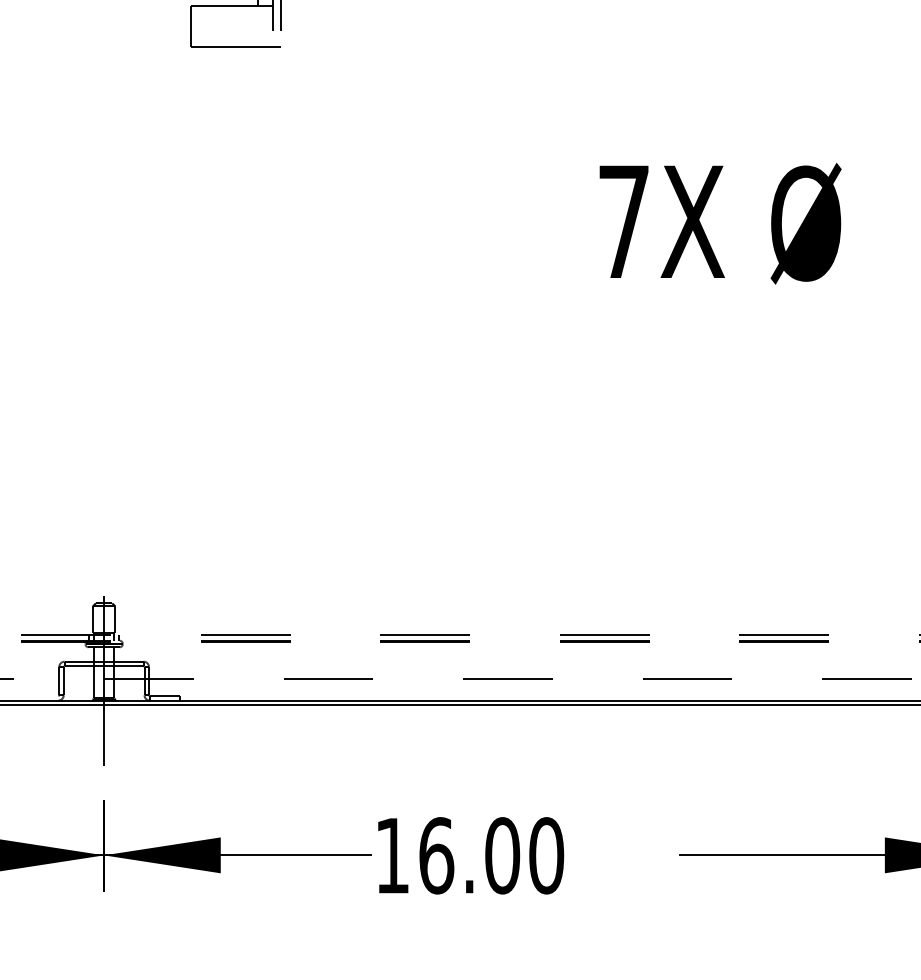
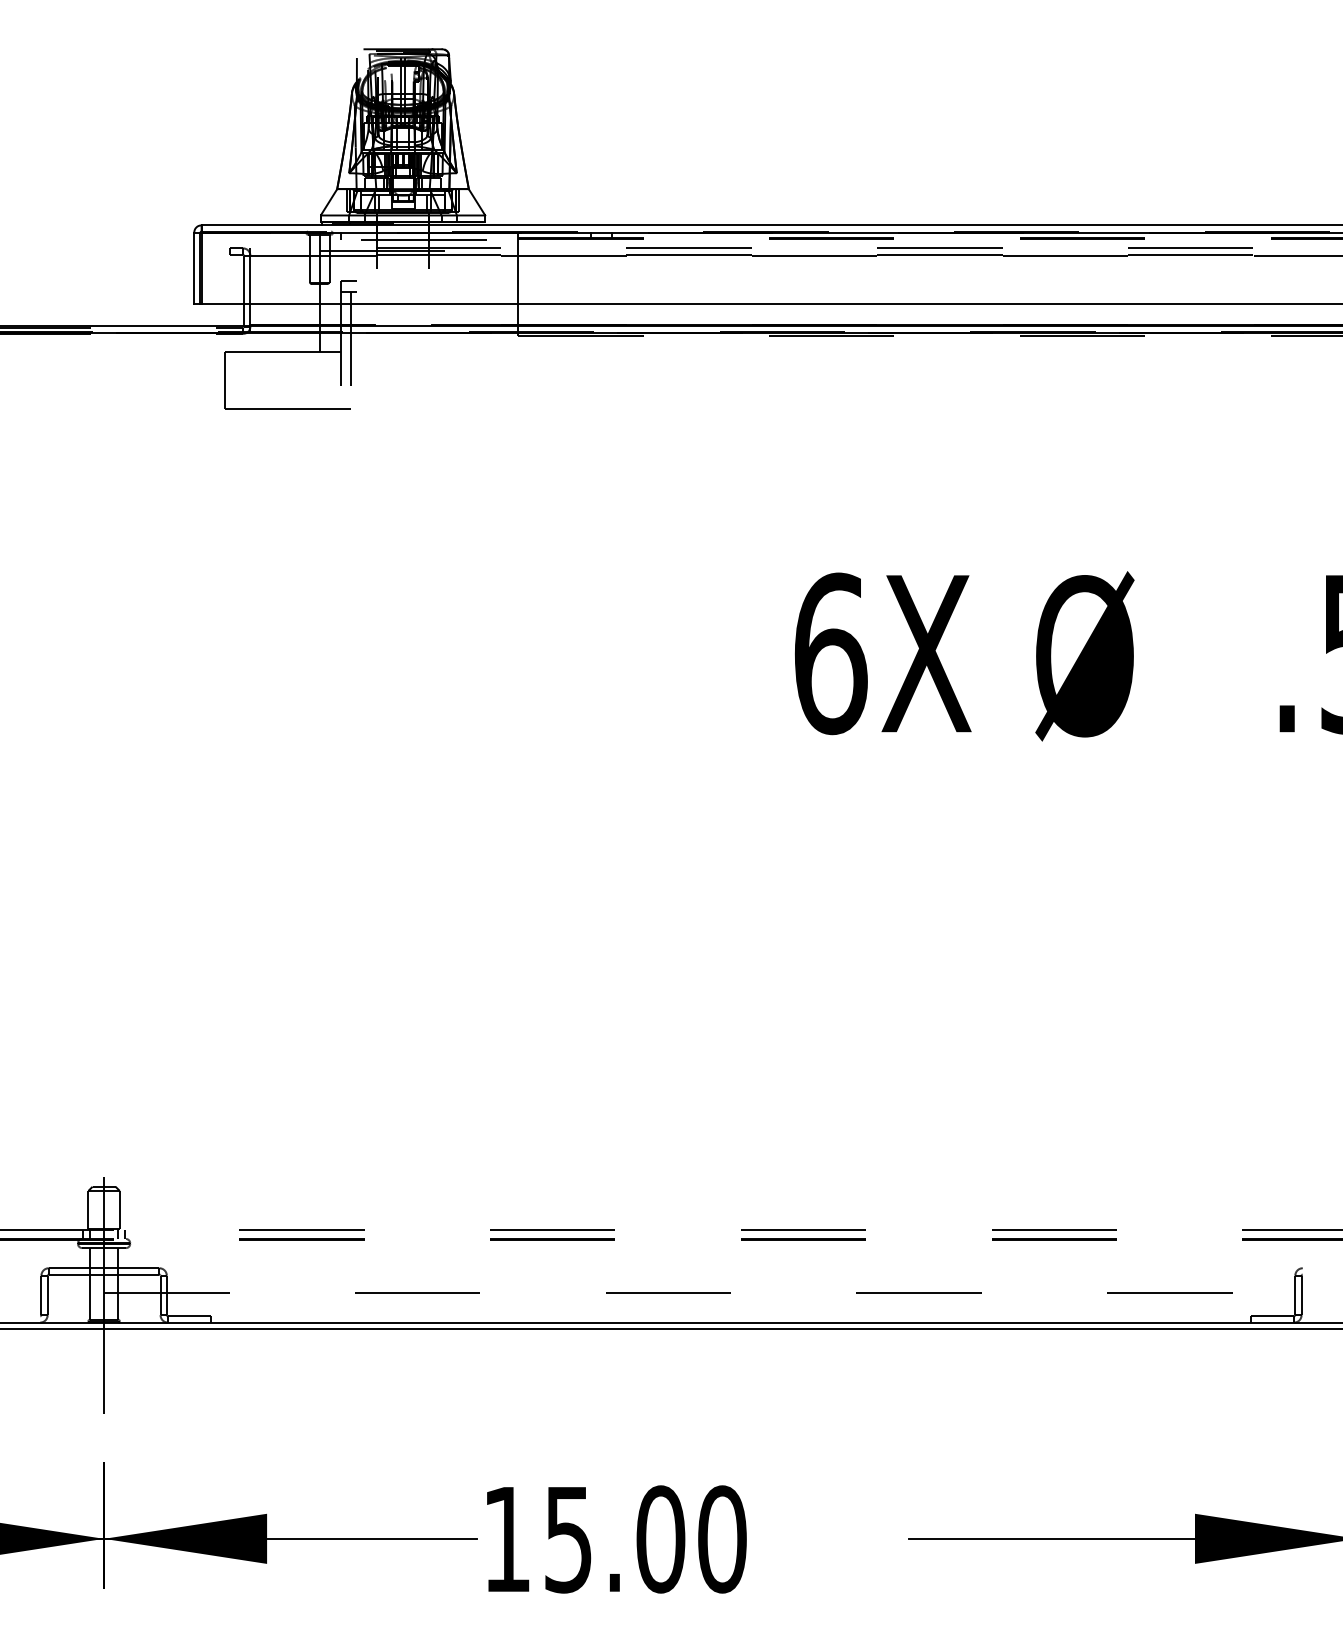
text: (624, 221) -> (830, 653), 7X -> 6X
text: (436, 855) -> (568, 1539), 16.00 -> 15.00

